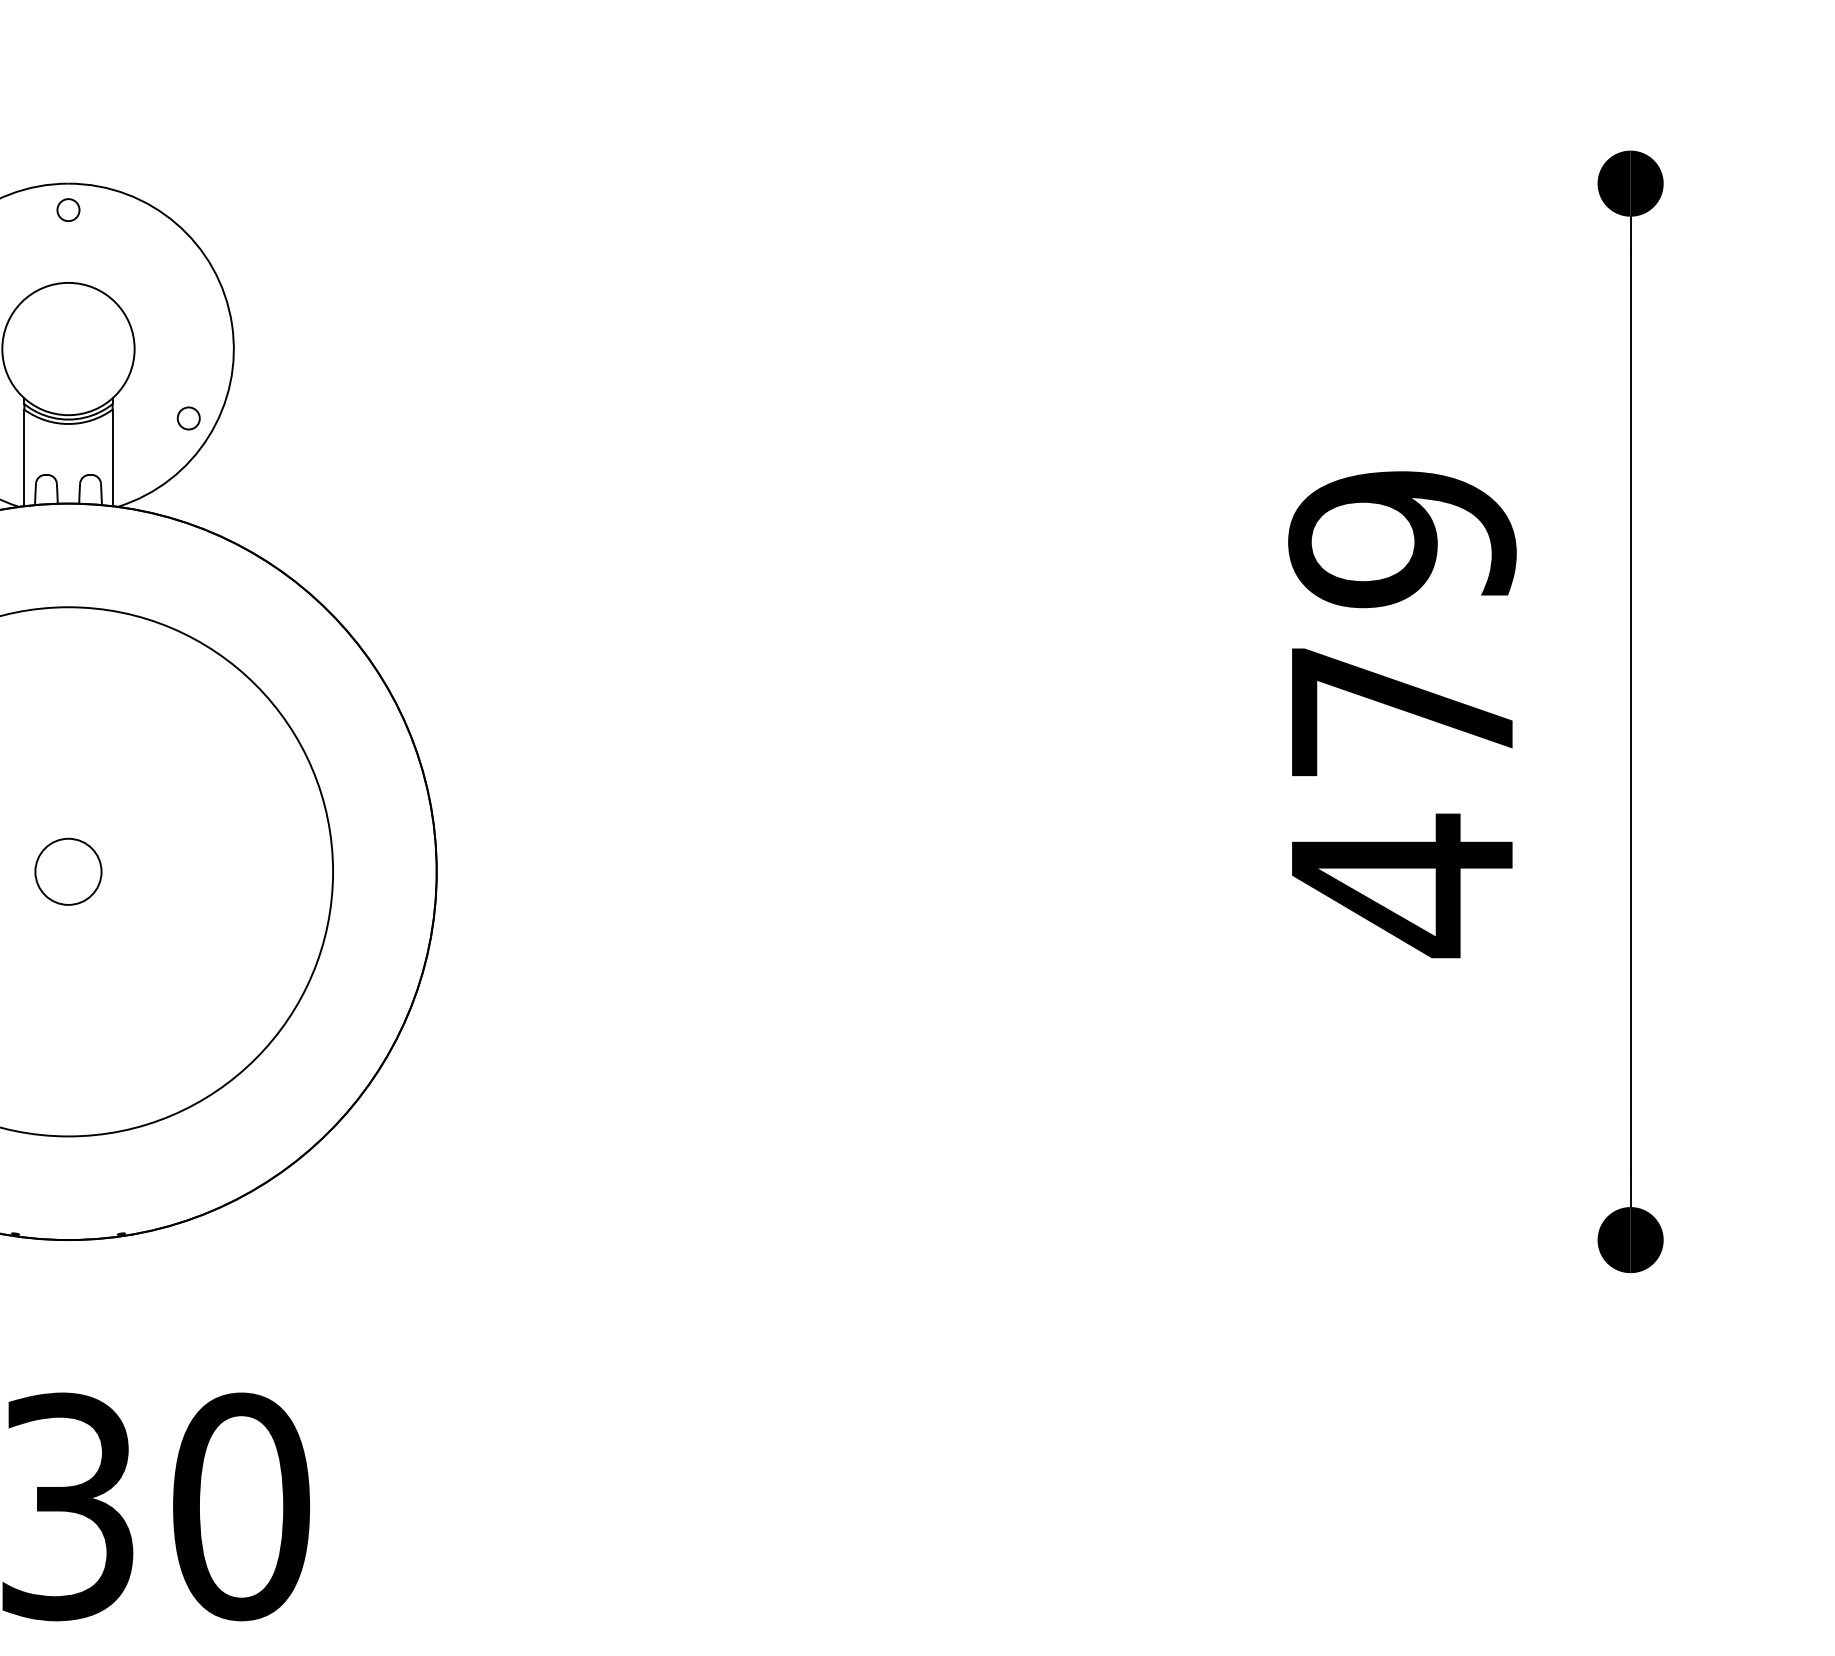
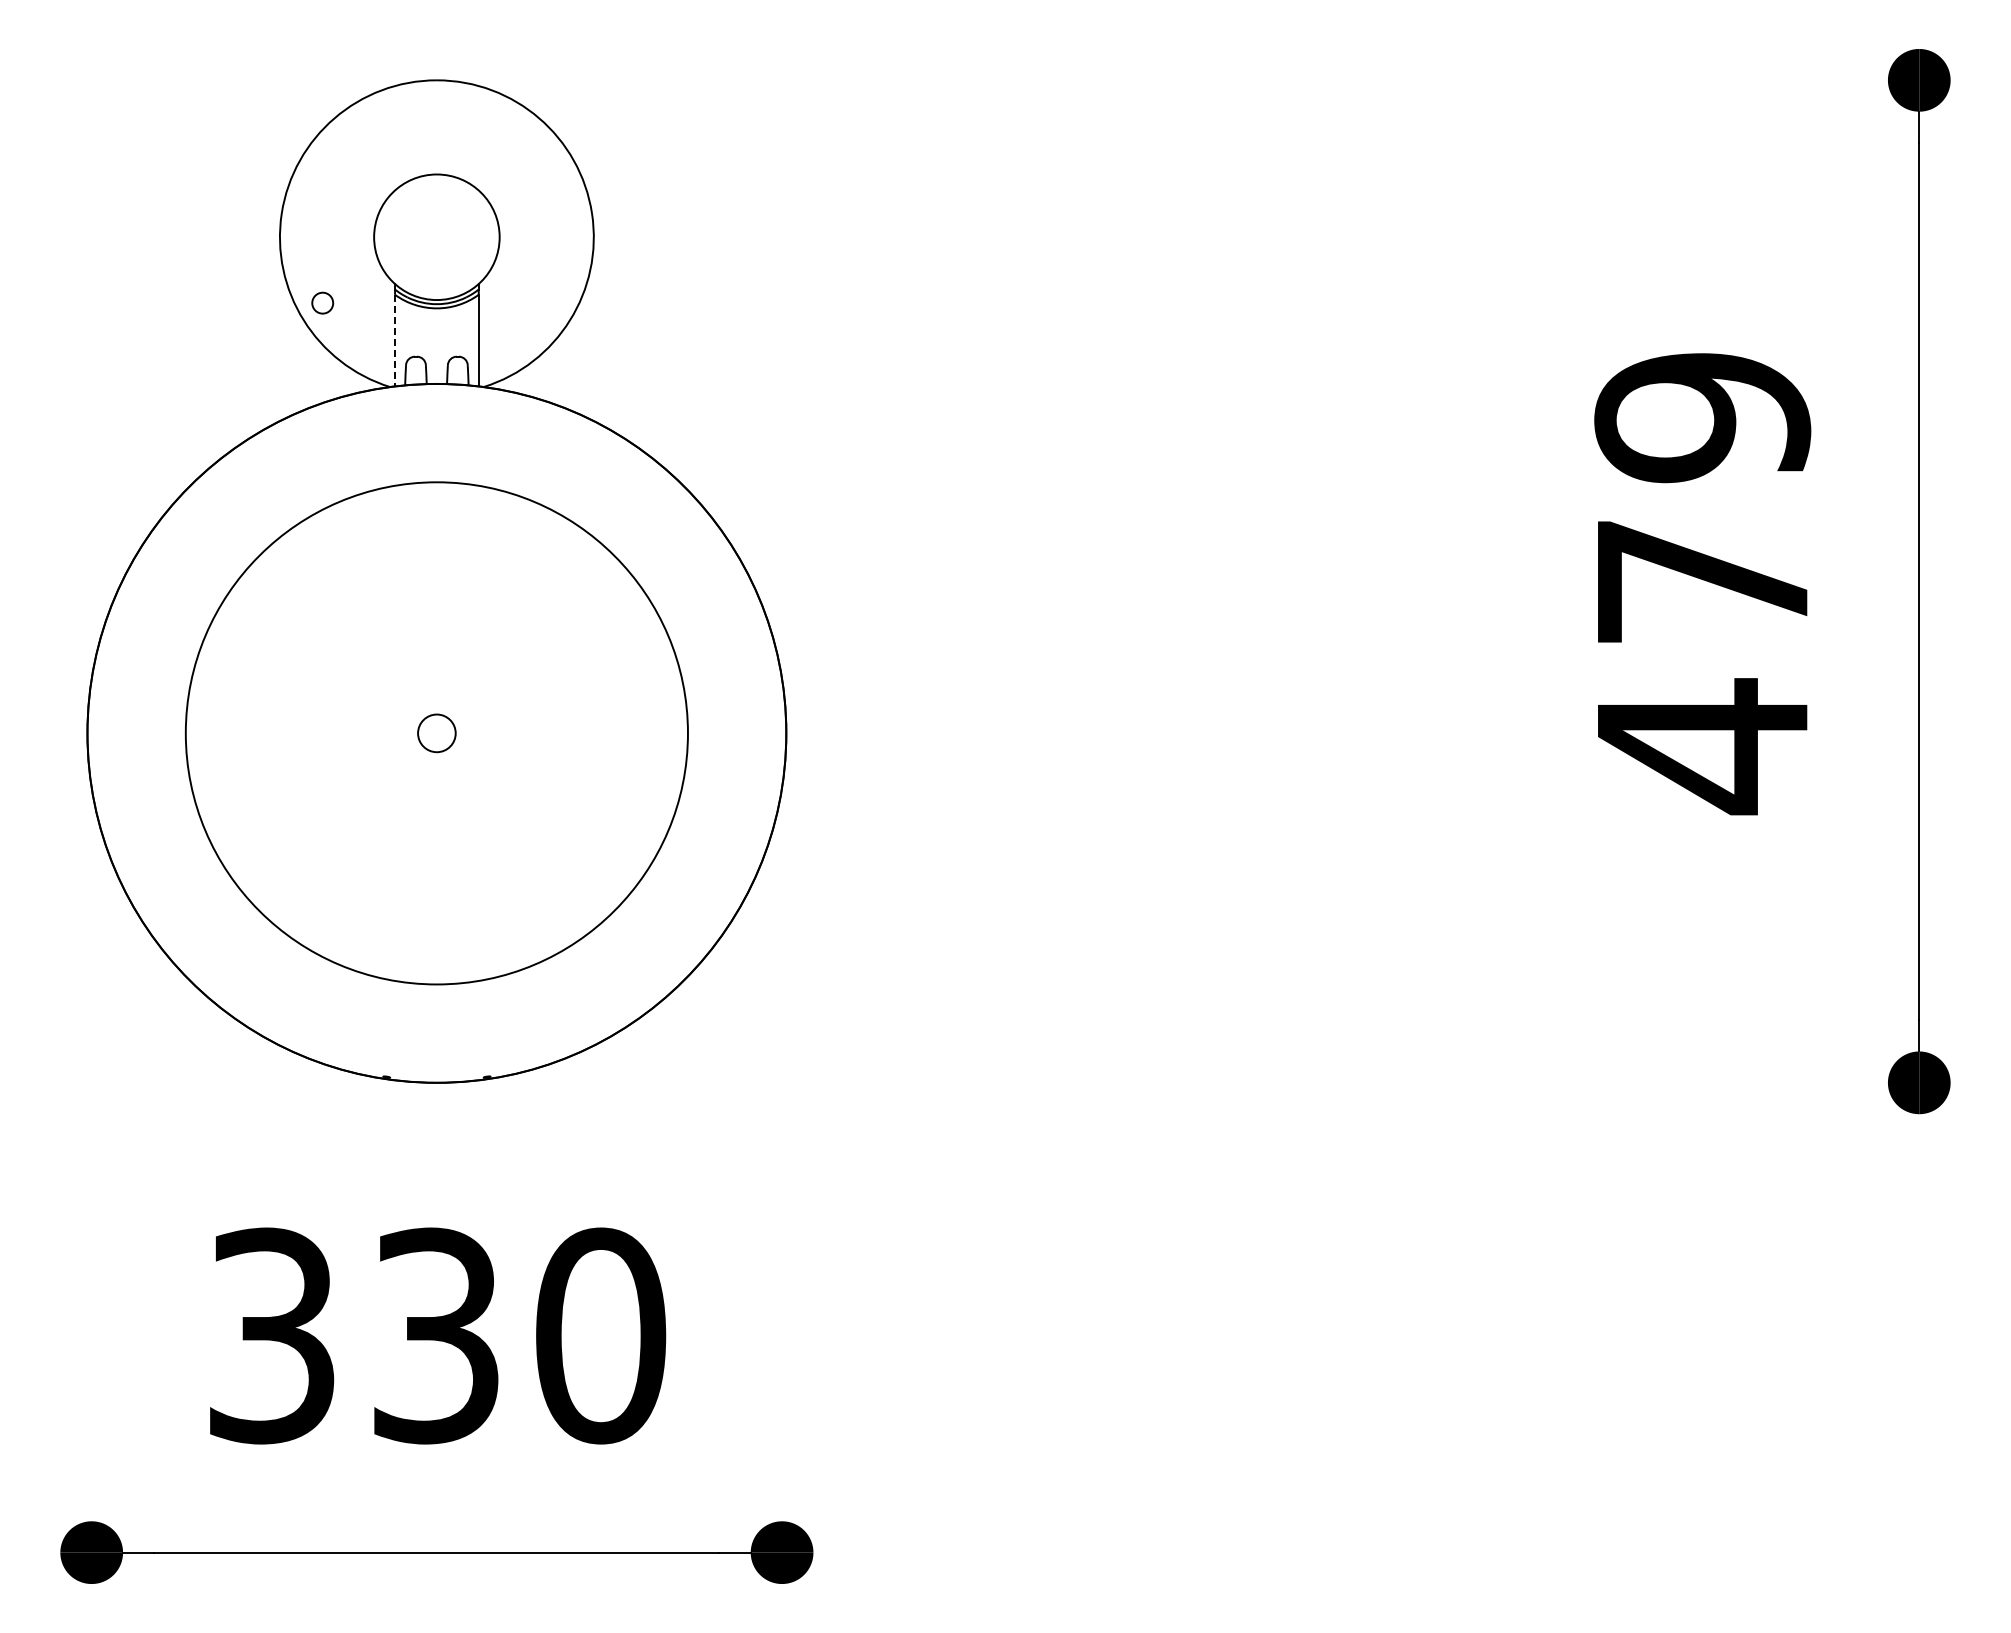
circle: (68, 210) -> (436, 105), removed
circle: (188, 417) -> (550, 302), removed
line: (24, 457) -> (395, 340), solid -> dashed
circle: (68, 871) -> (436, 733), size x0.6

